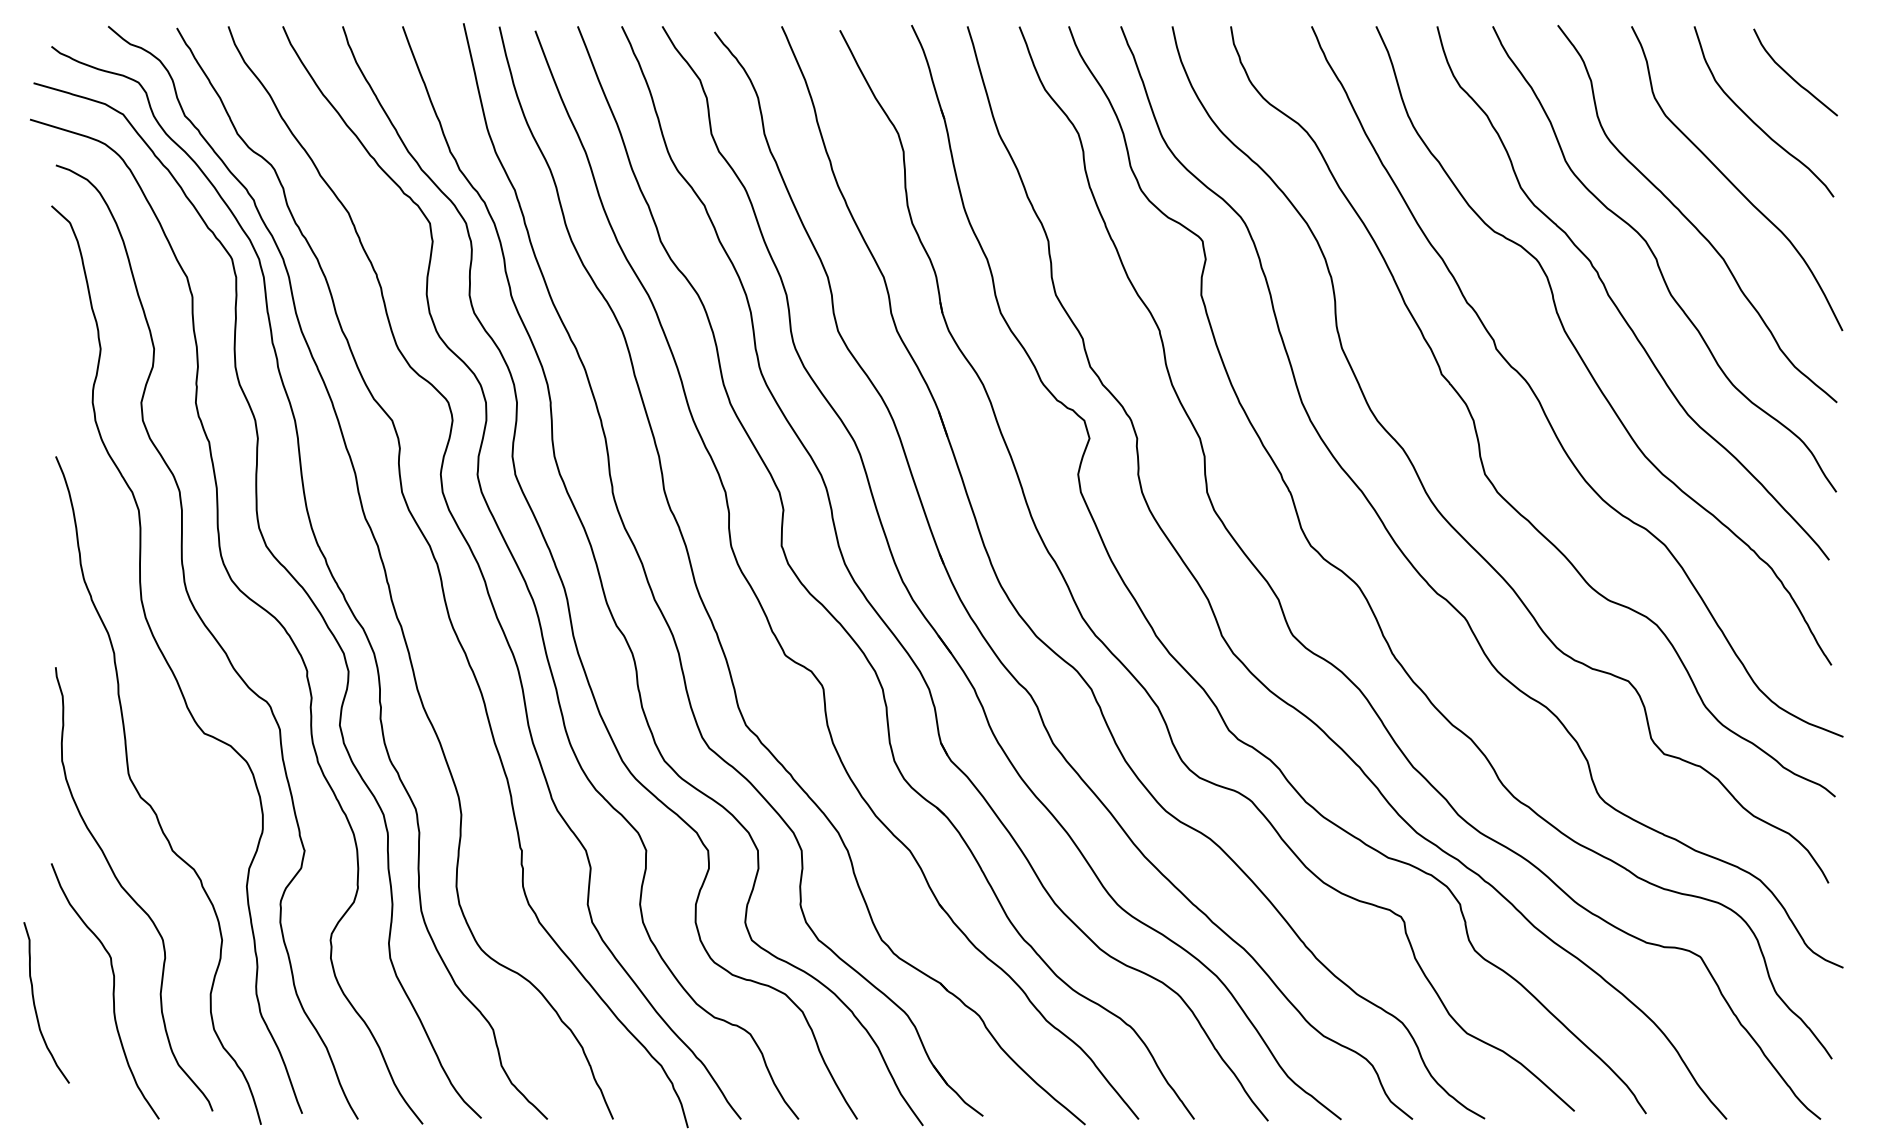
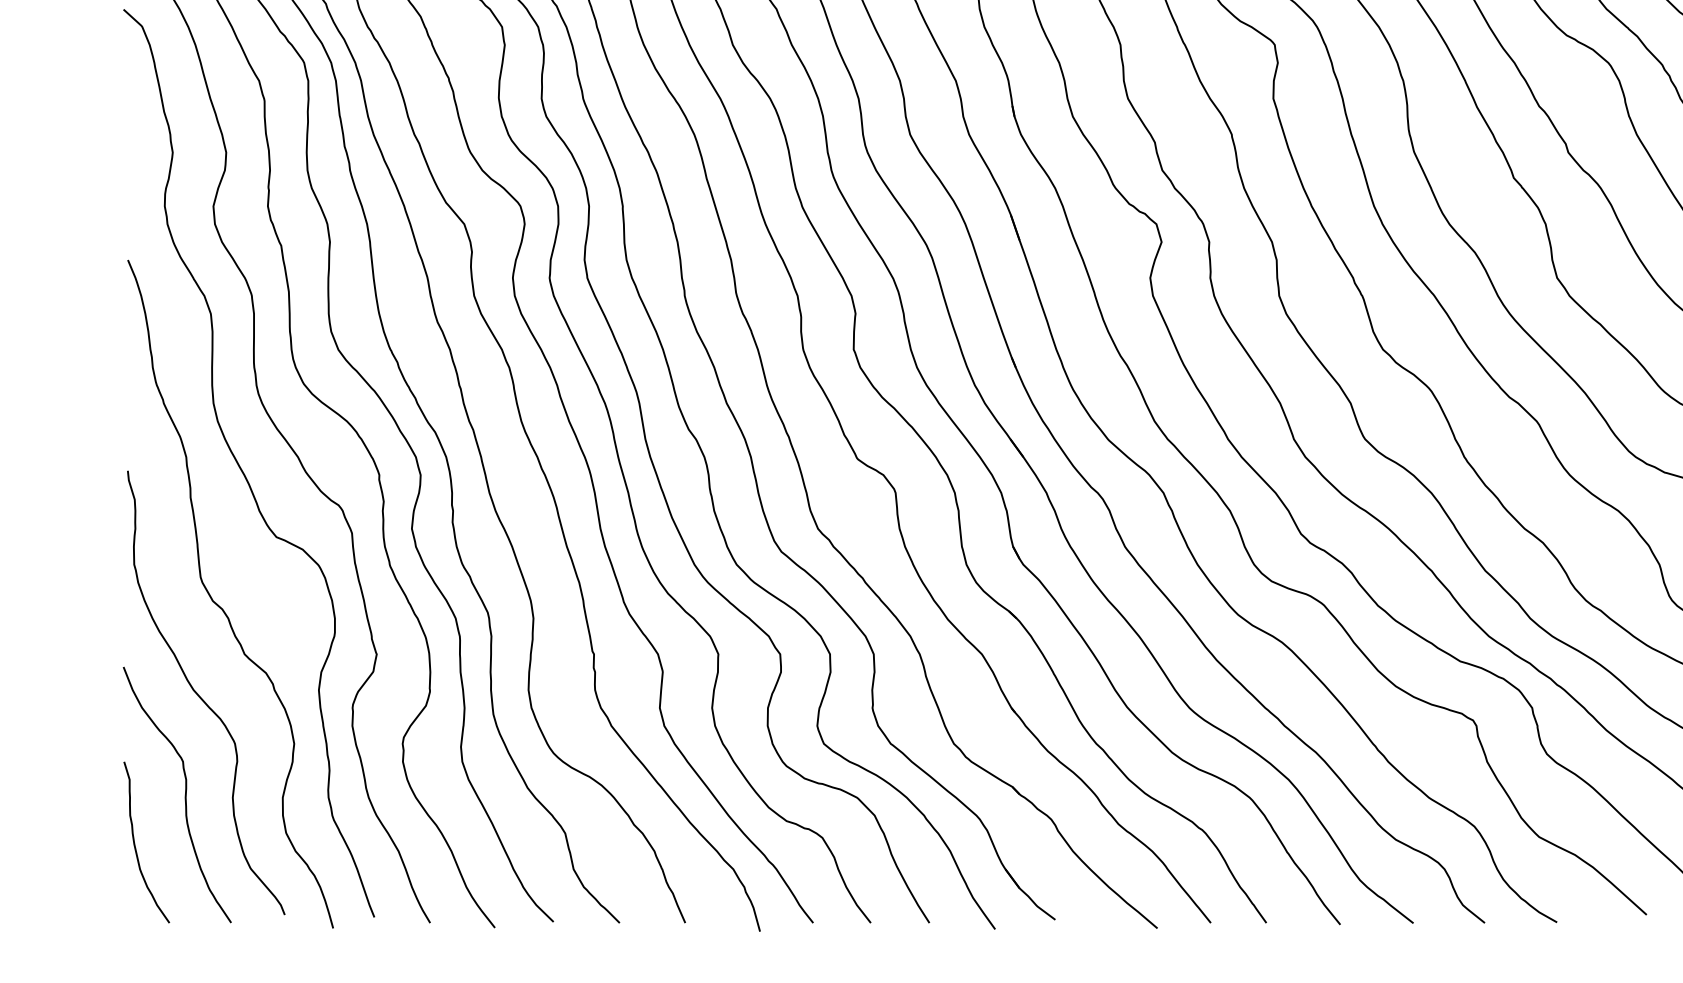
curve: (35, 1004) -> (135, 844), moved

